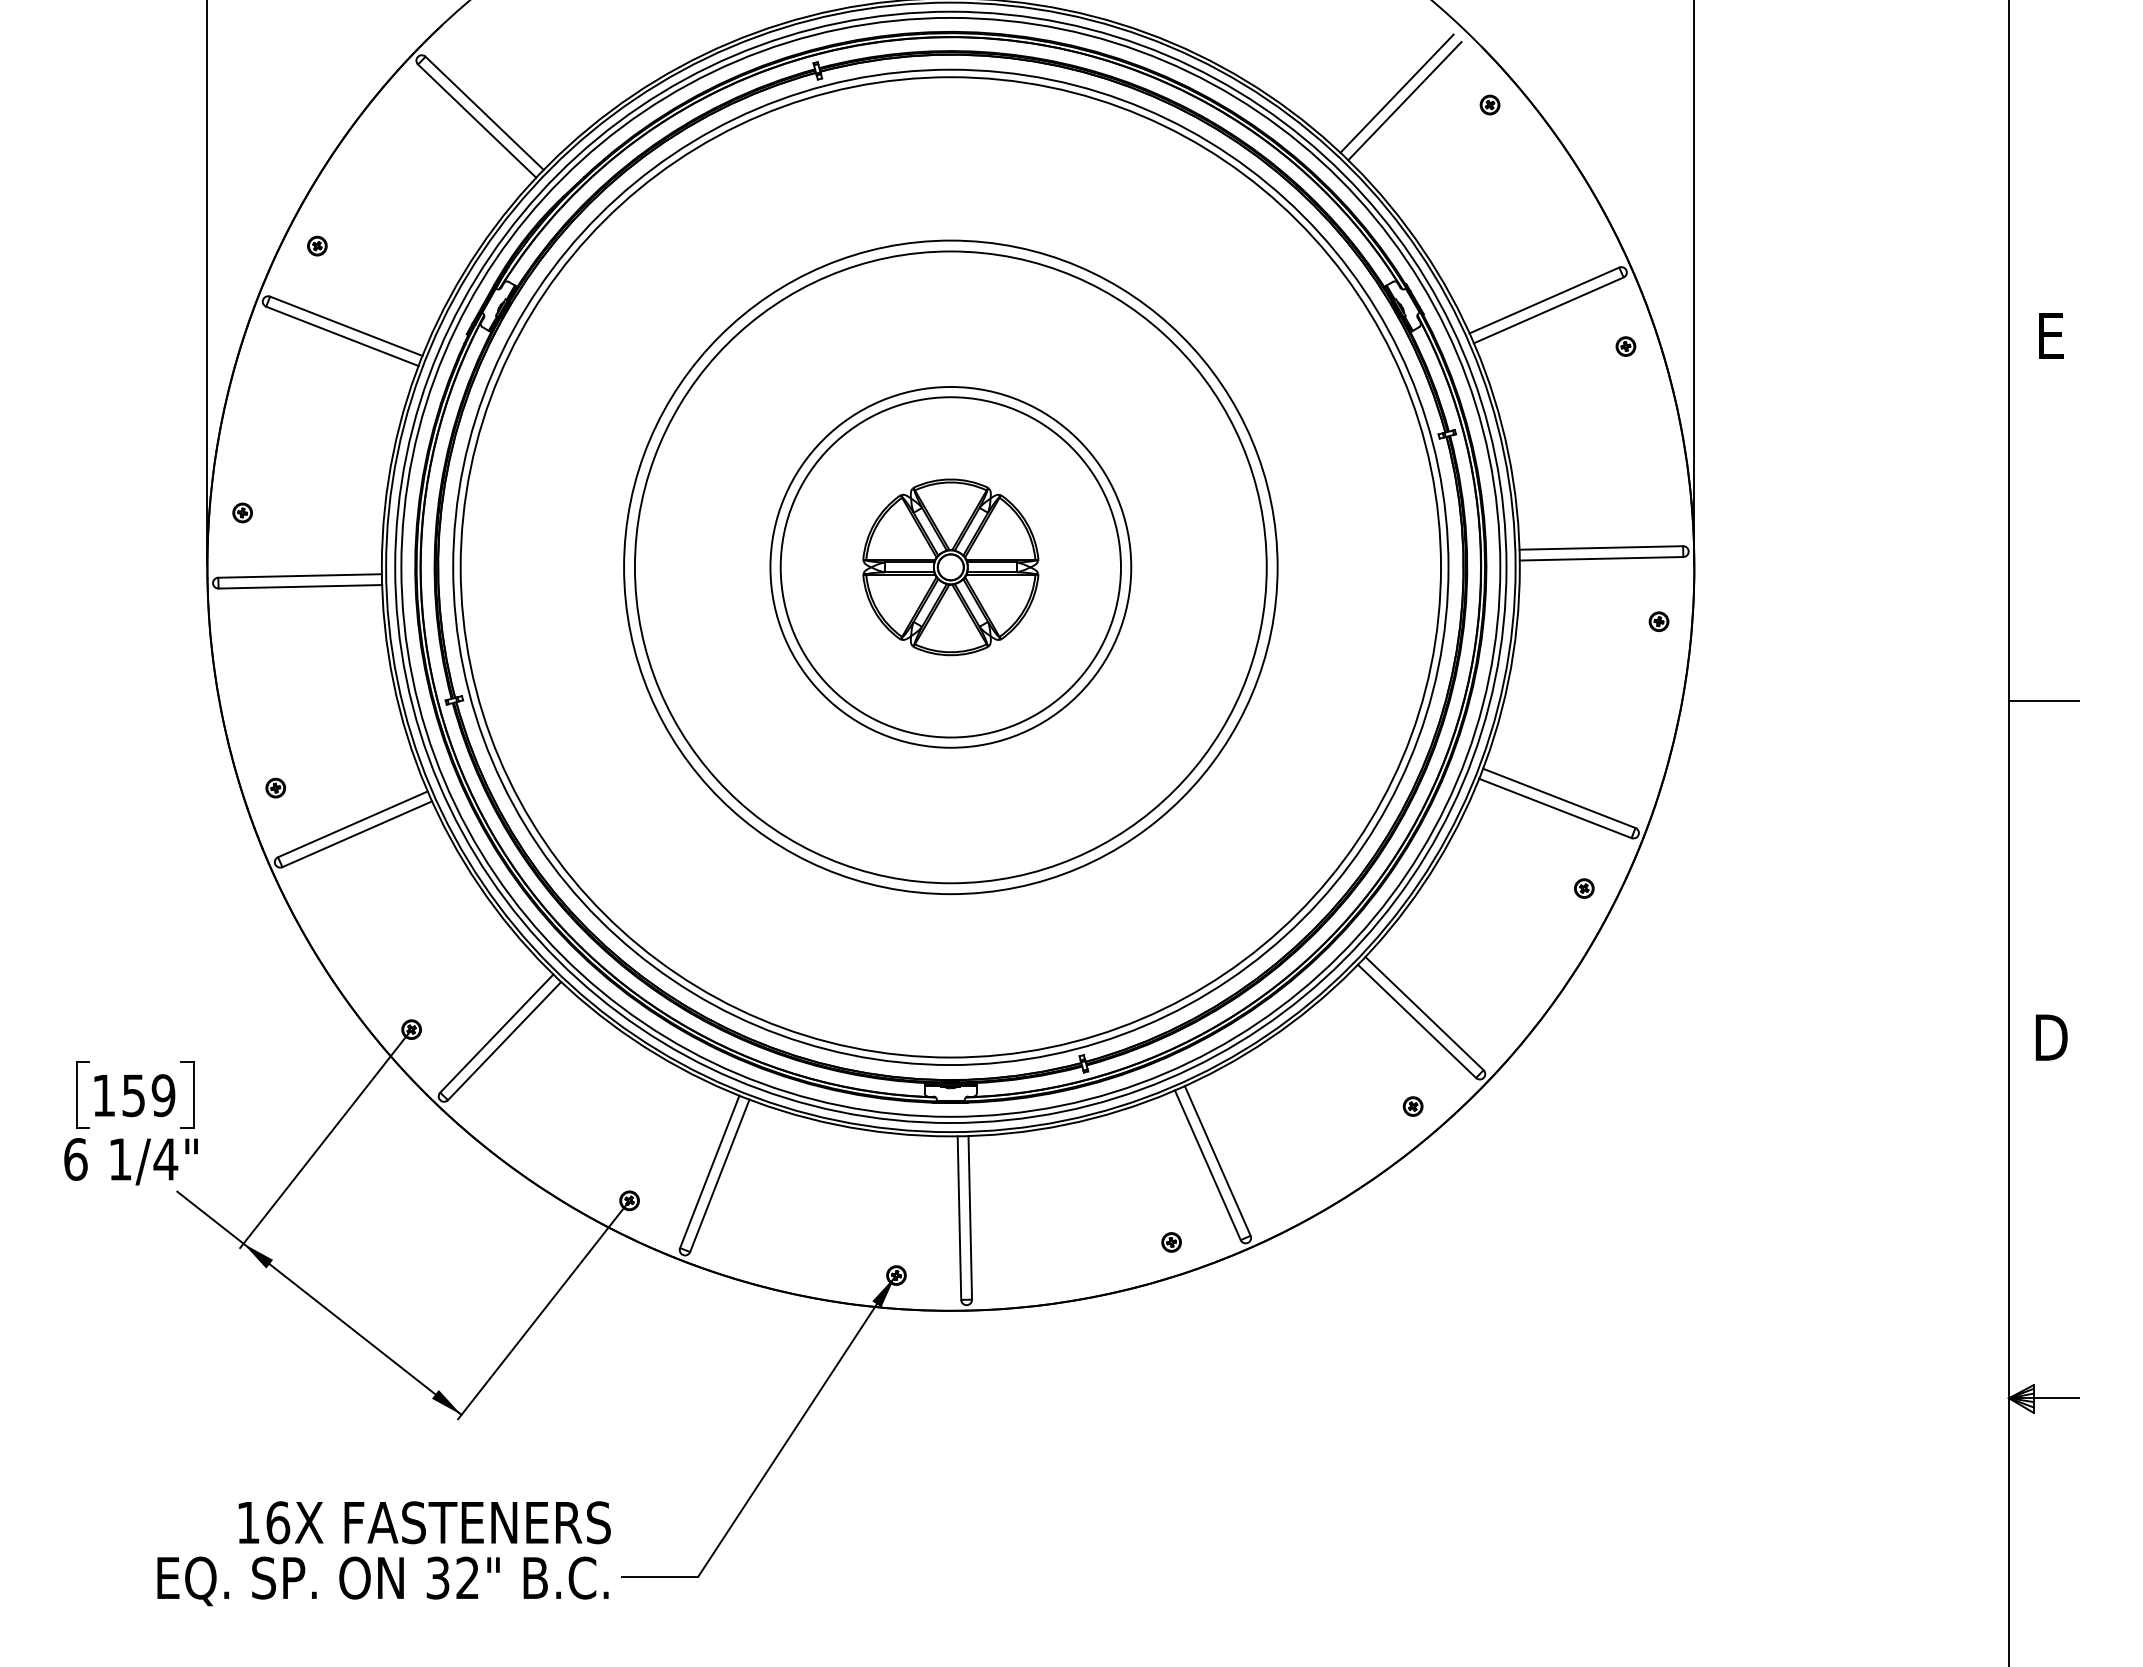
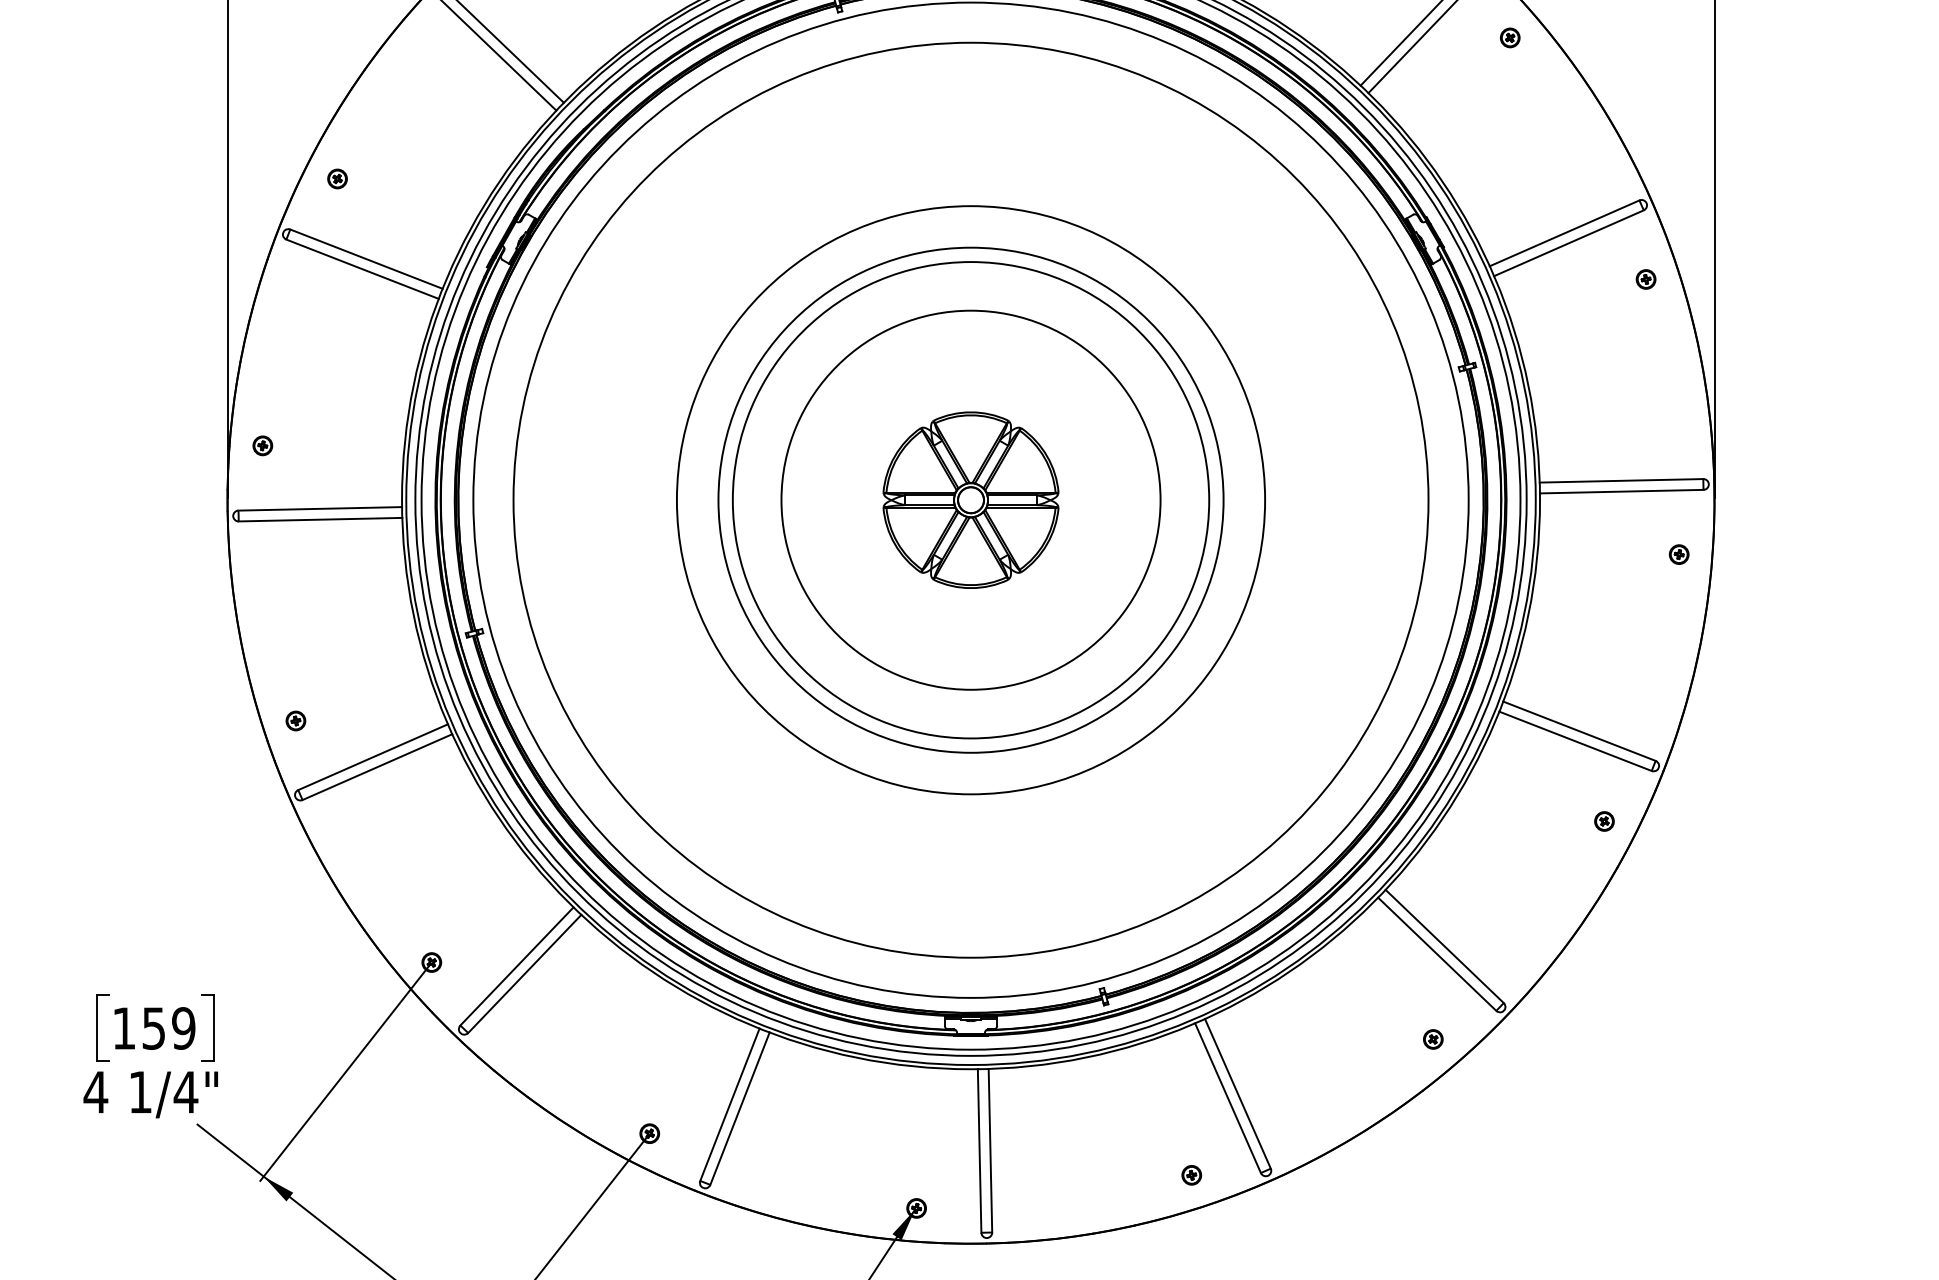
circle: (950, 566) -> (970, 499), size x1.4
circle: (950, 567) -> (970, 500), size x0.6
circle: (950, 567) -> (970, 500), size x0.6
circle: (950, 567) -> (970, 500), size x1.4
circle: (950, 567) -> (970, 500), size x1.4
text: (75, 1159) -> (95, 1092), 6 -> 4

